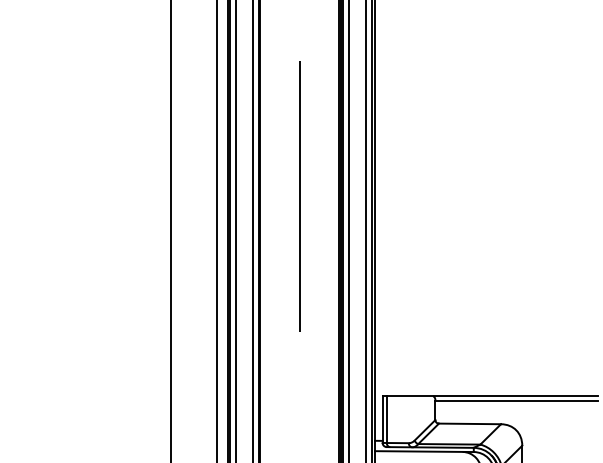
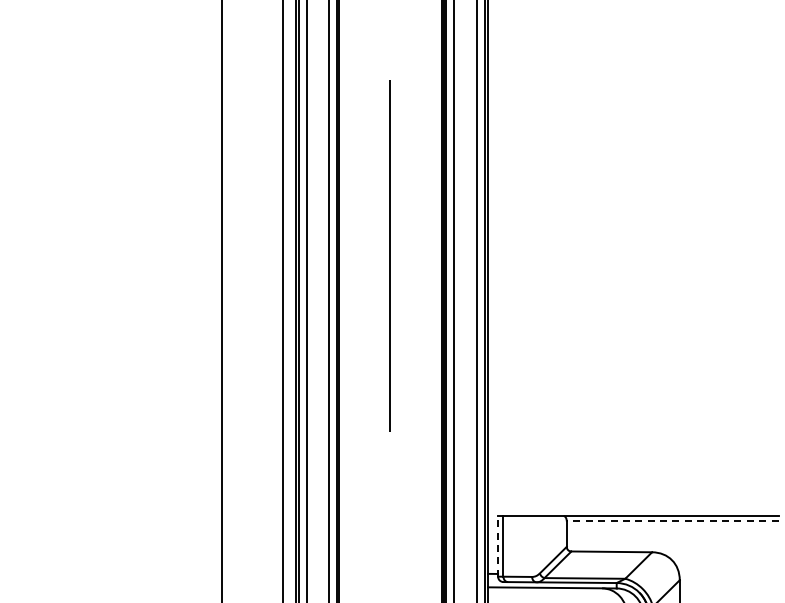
line: (516, 400) -> (672, 521), solid -> dashed
line: (382, 419) -> (498, 545), solid -> dashed

